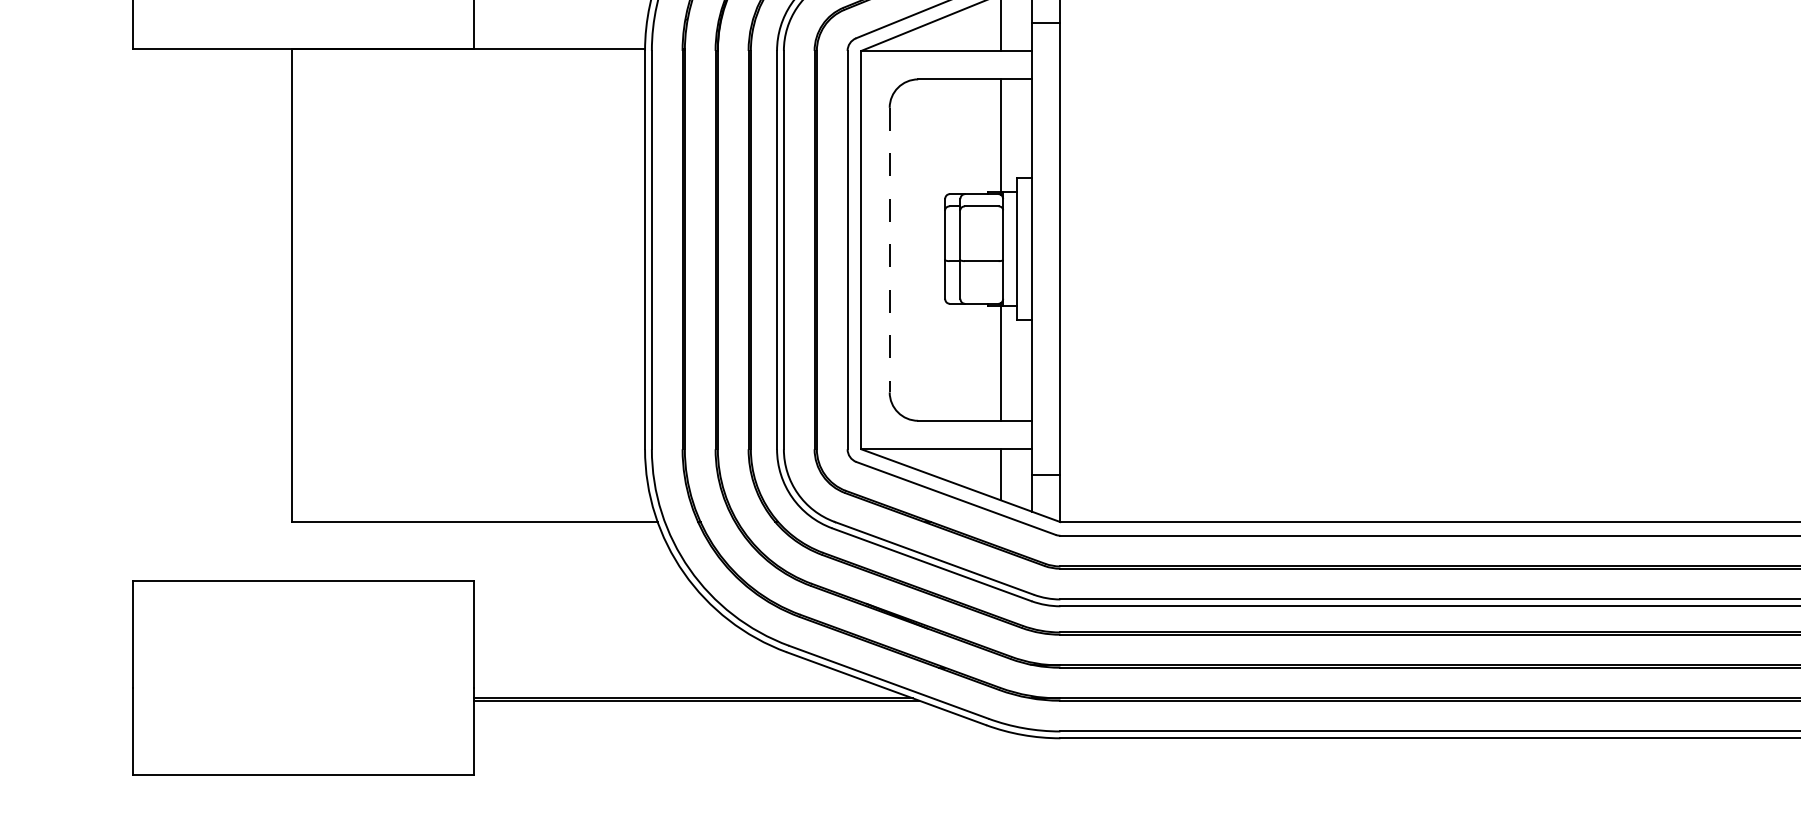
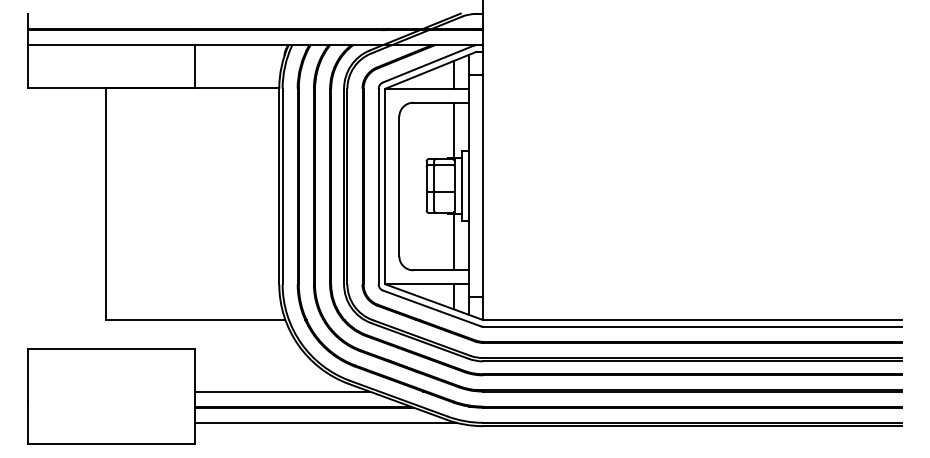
line: (889, 250) -> (399, 186), dashed -> solid
line: (651, 667) -> (282, 391), added
line: (739, 730) -> (325, 422), added

